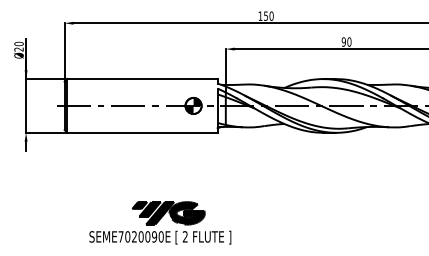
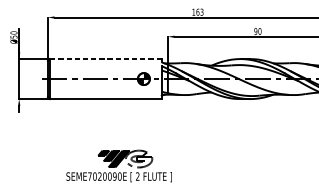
text: (268, 15) -> (199, 11), 150 -> 163
text: (18, 49) -> (13, 37), Ø20 -> Ø50
line: (142, 79) -> (105, 59), solid -> dashed
fill: (186, 213) -> (138, 159), removed

